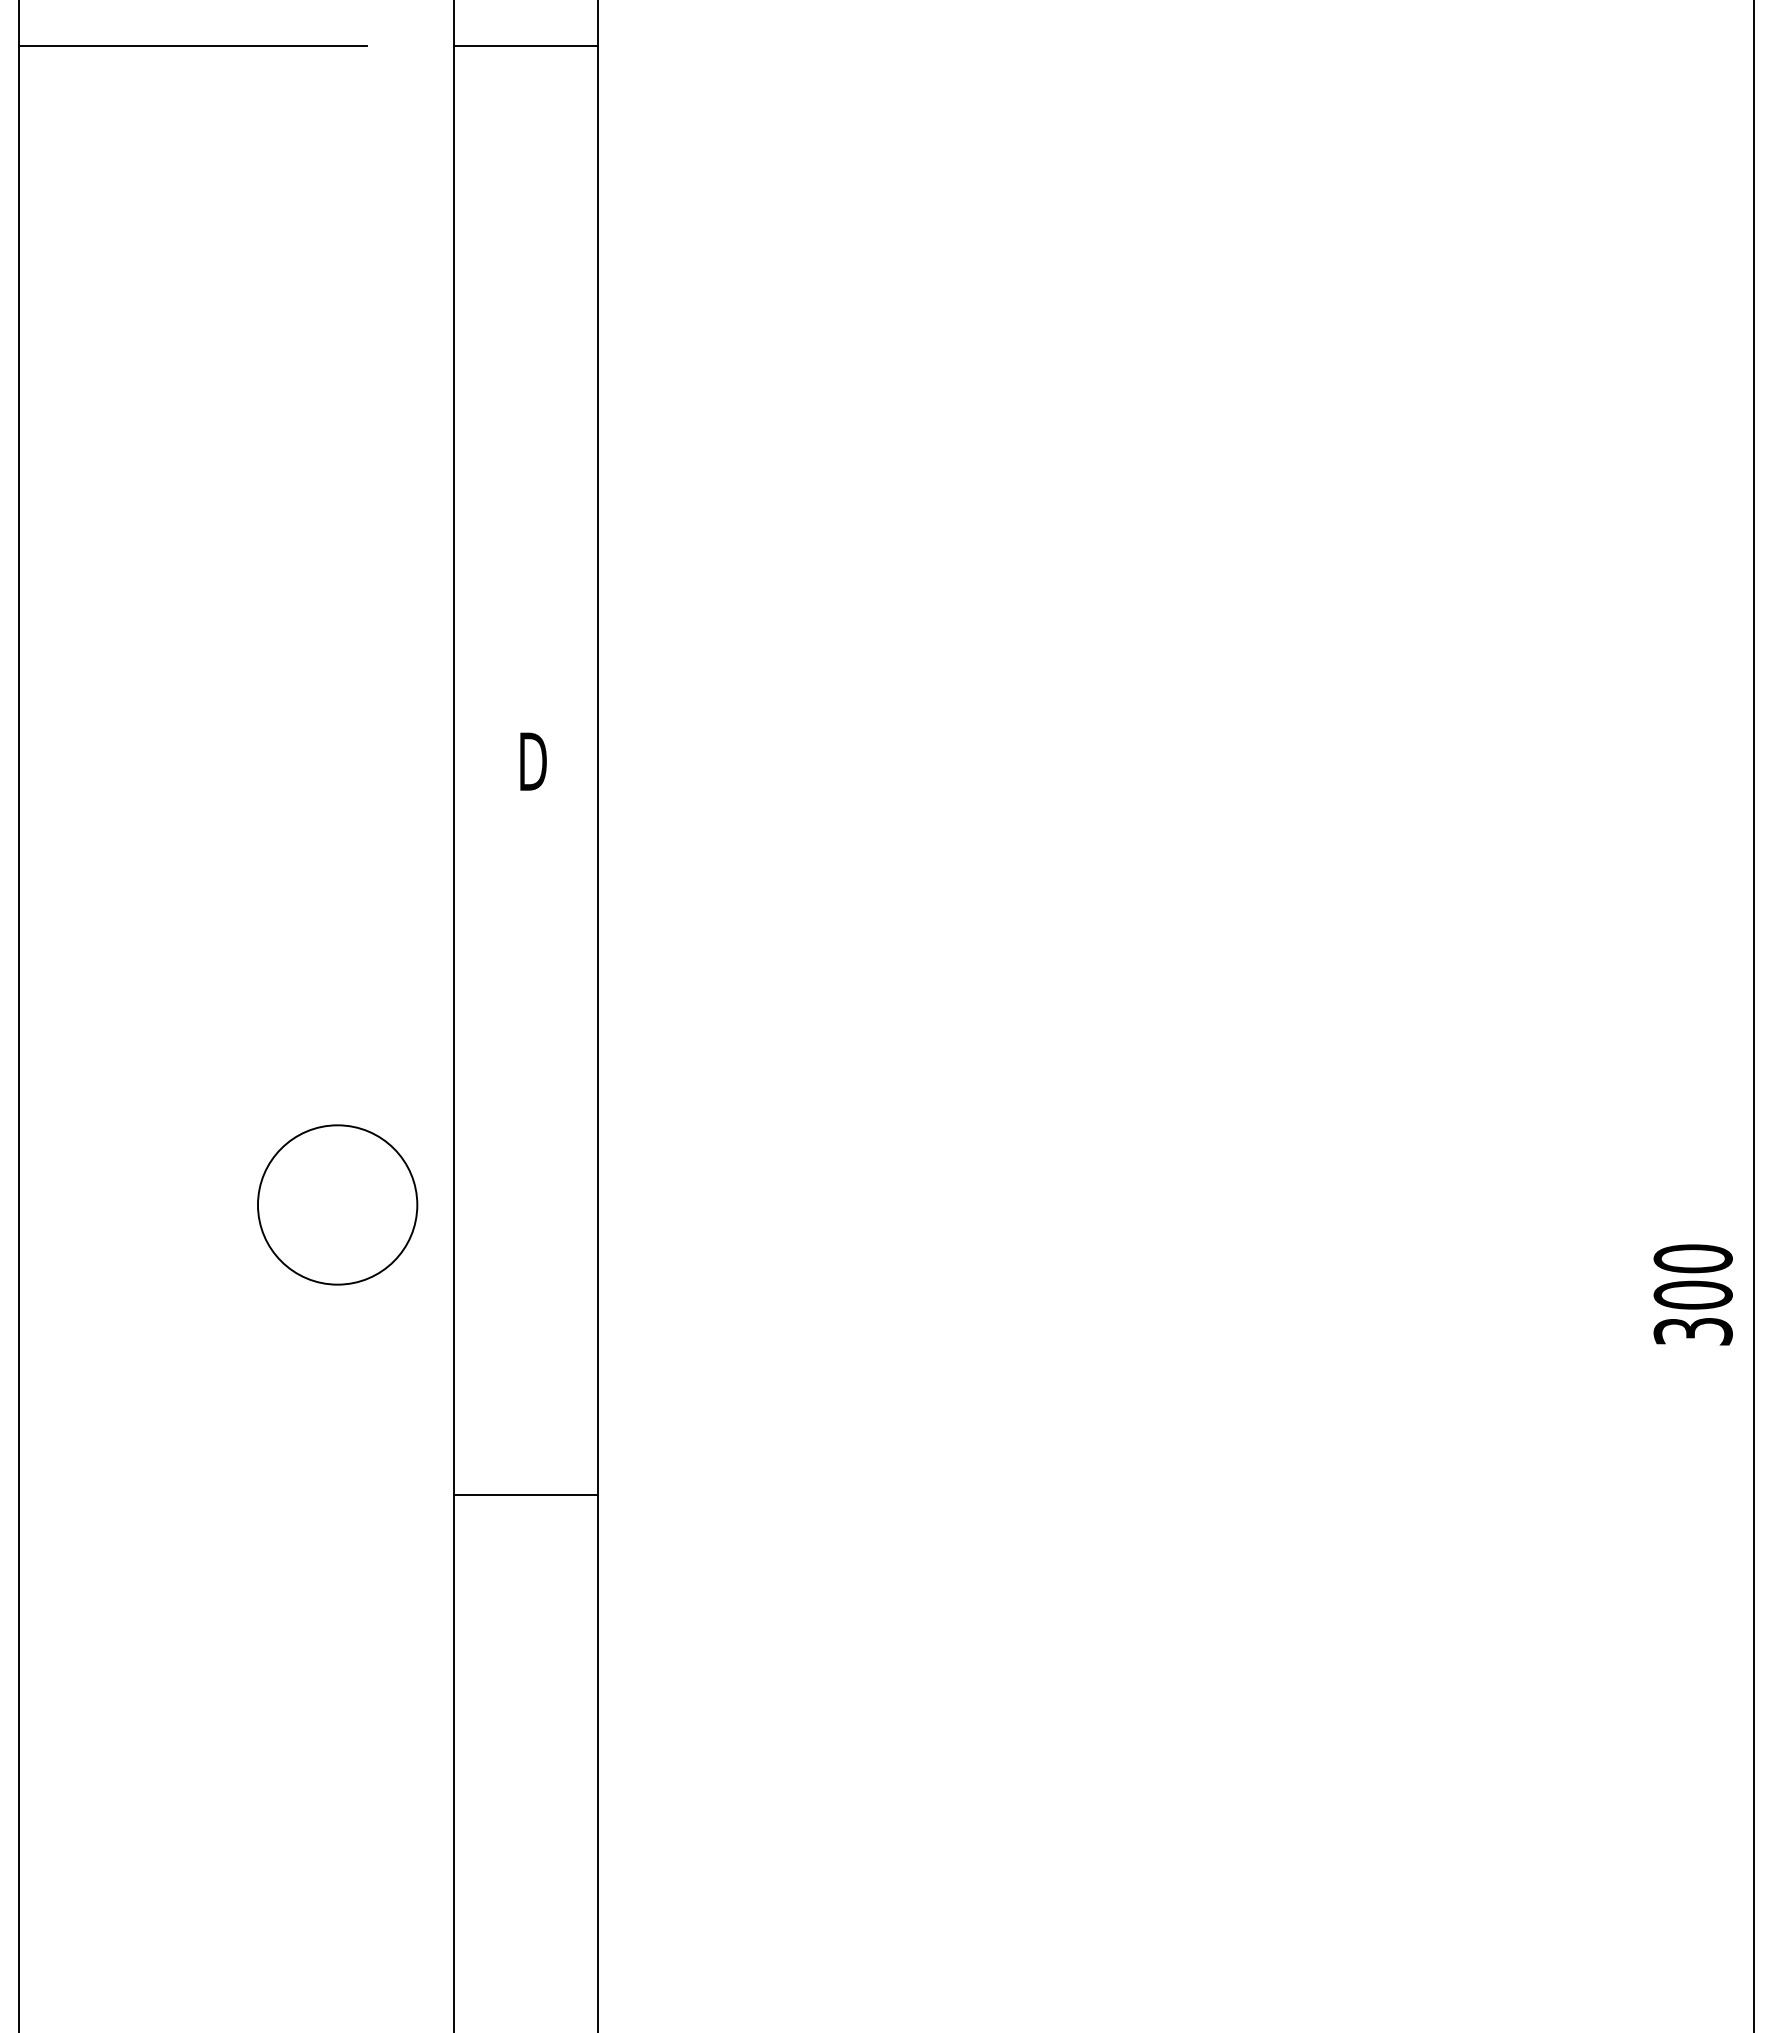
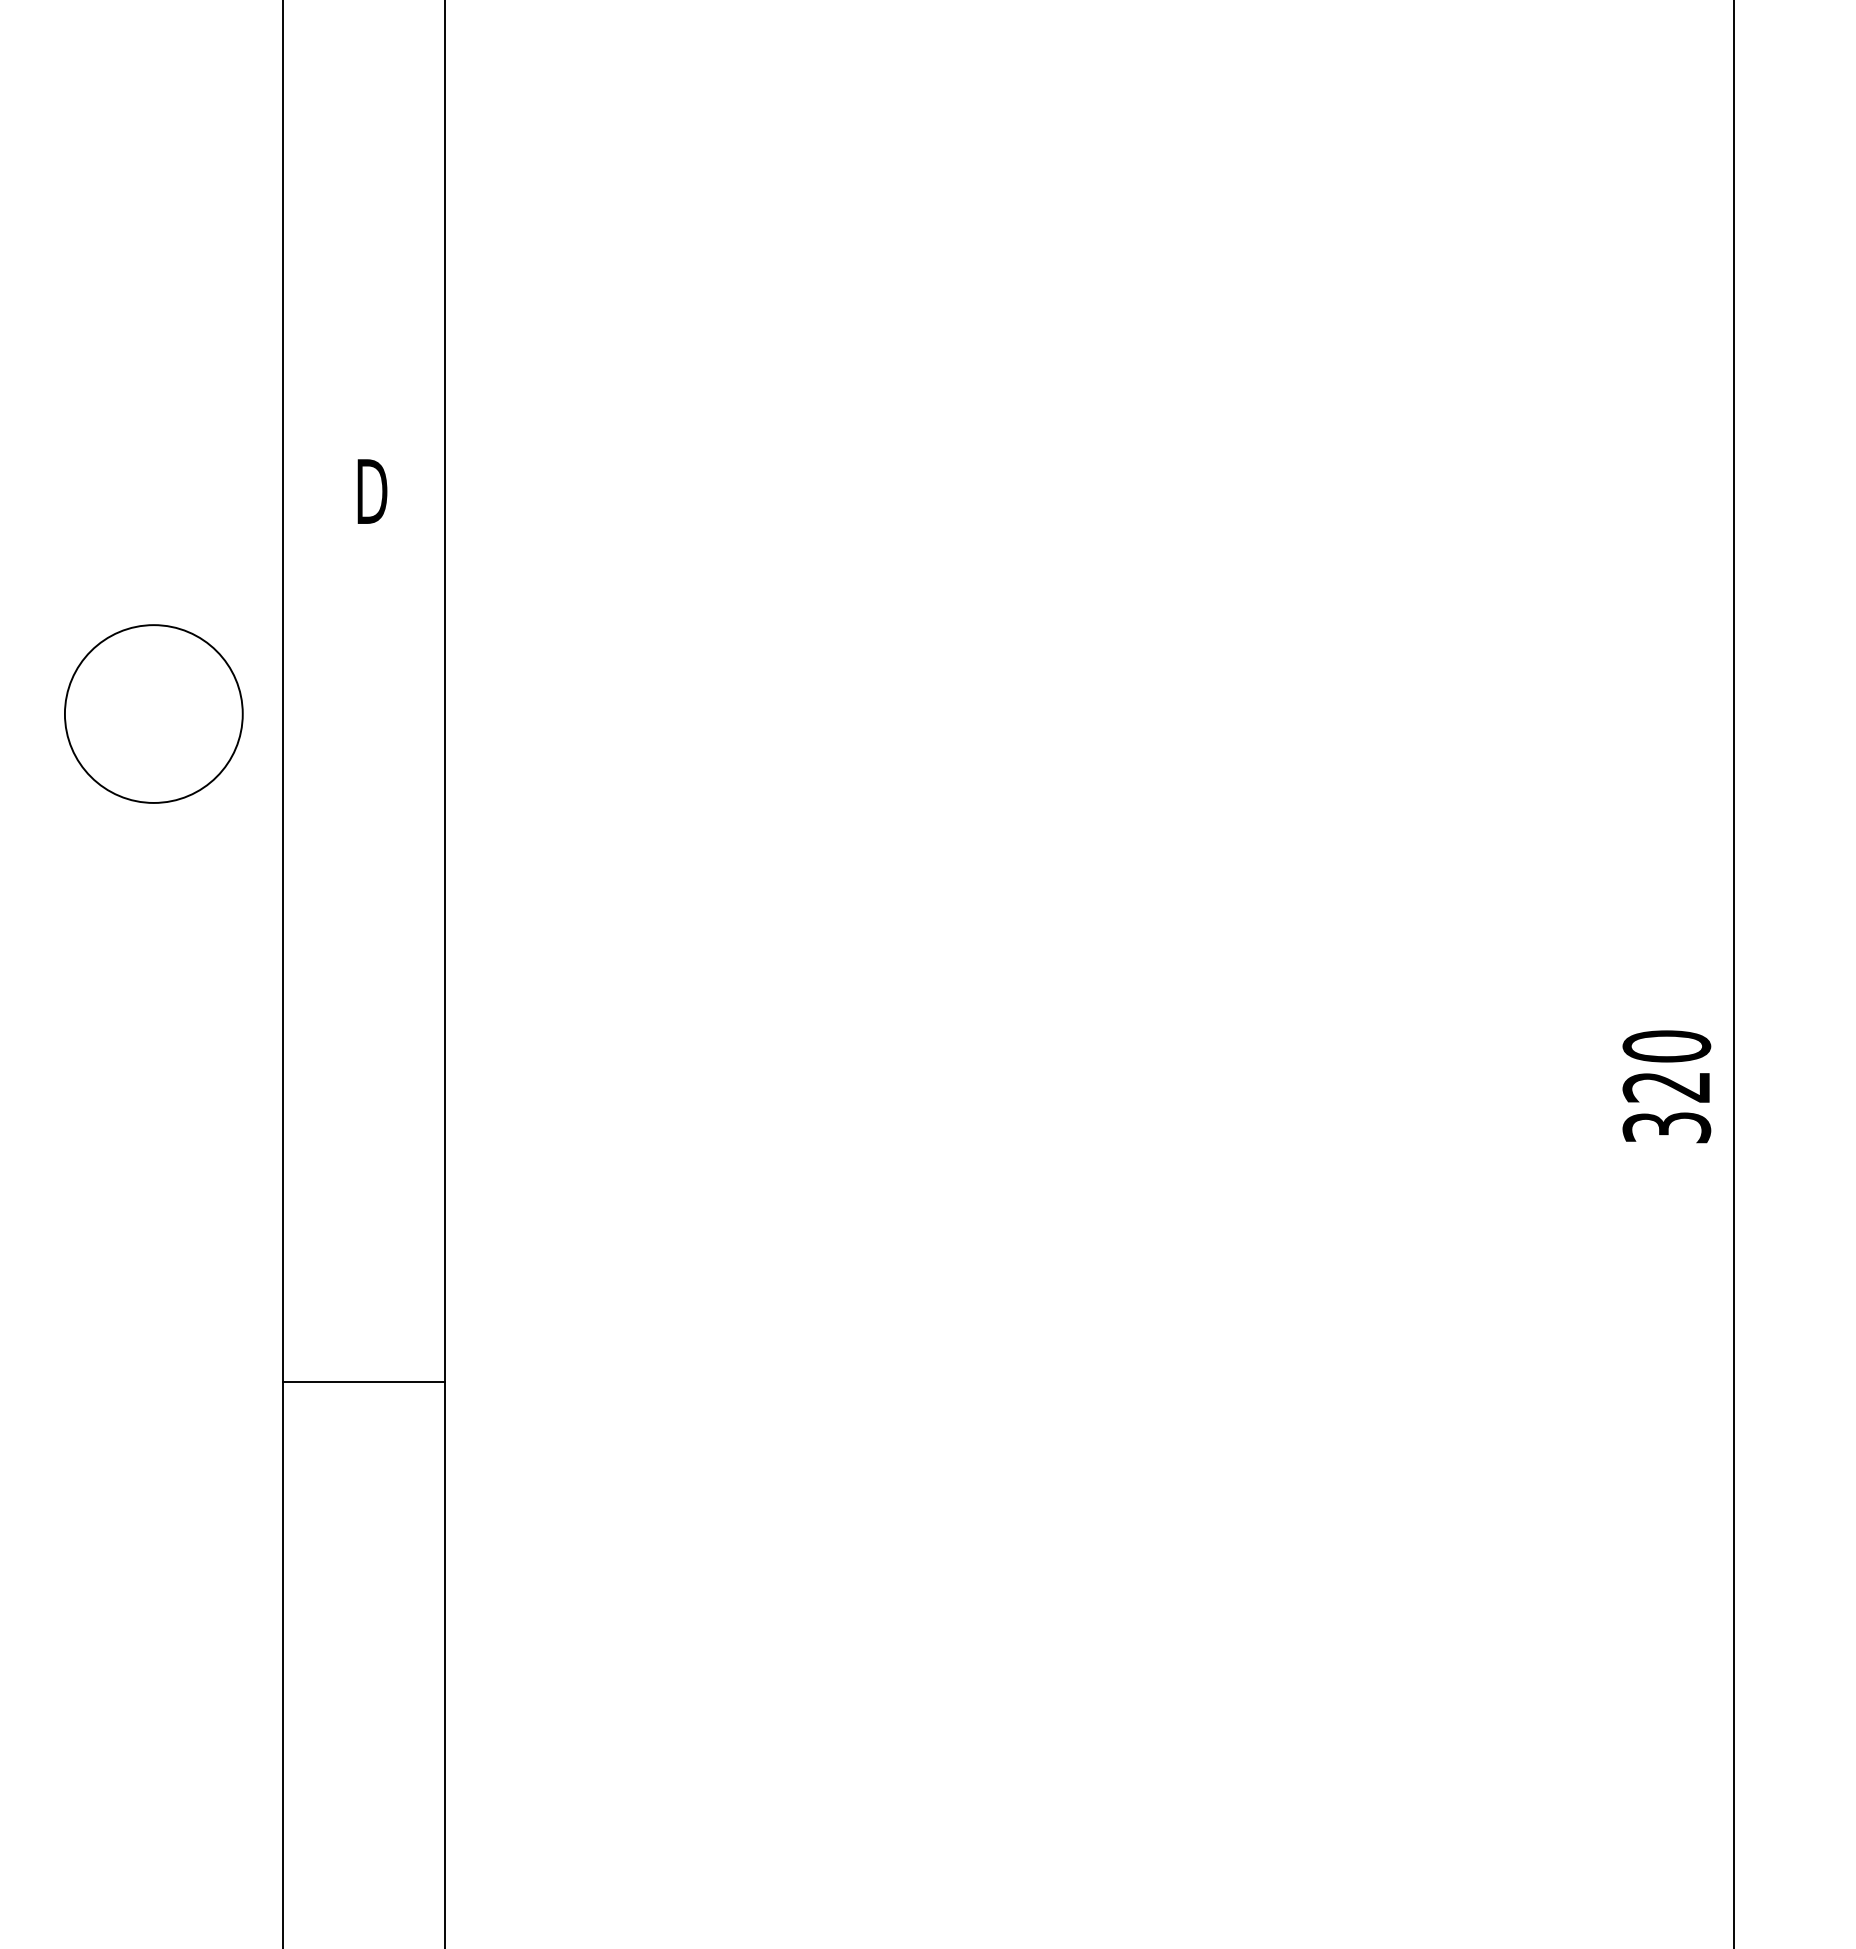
circle: (337, 1204) -> (153, 713), moved
text: (1692, 1294) -> (1666, 1086), 300 -> 320
line: (525, 1494) -> (363, 1382), moved

